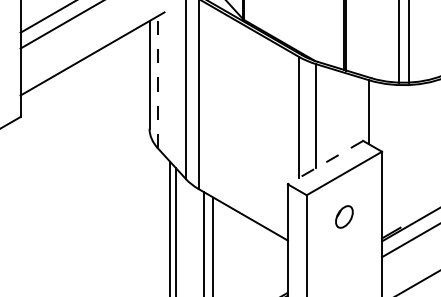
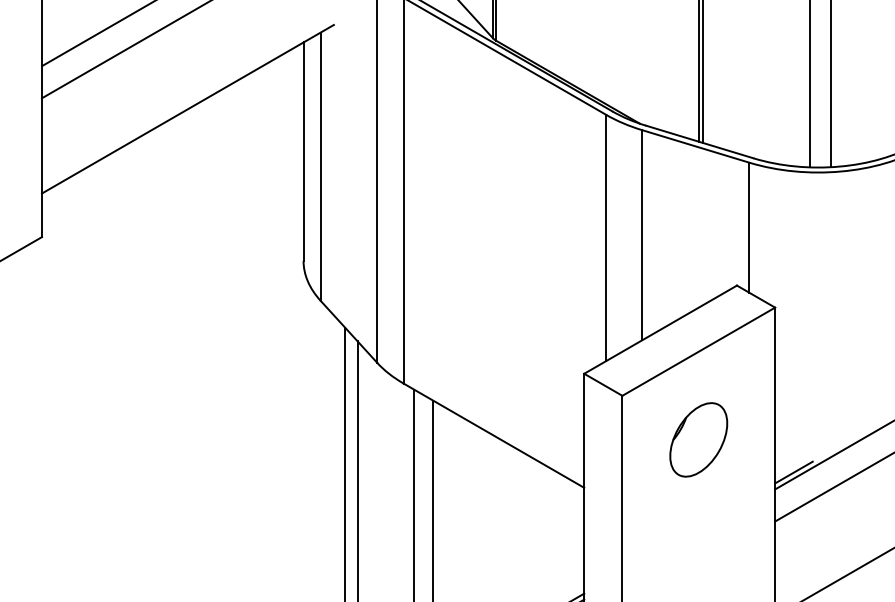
line: (157, 81) -> (319, 165), dashed -> solid
line: (325, 162) -> (660, 329), dashed -> solid
part: (344, 216) -> (699, 438), size x1.67

